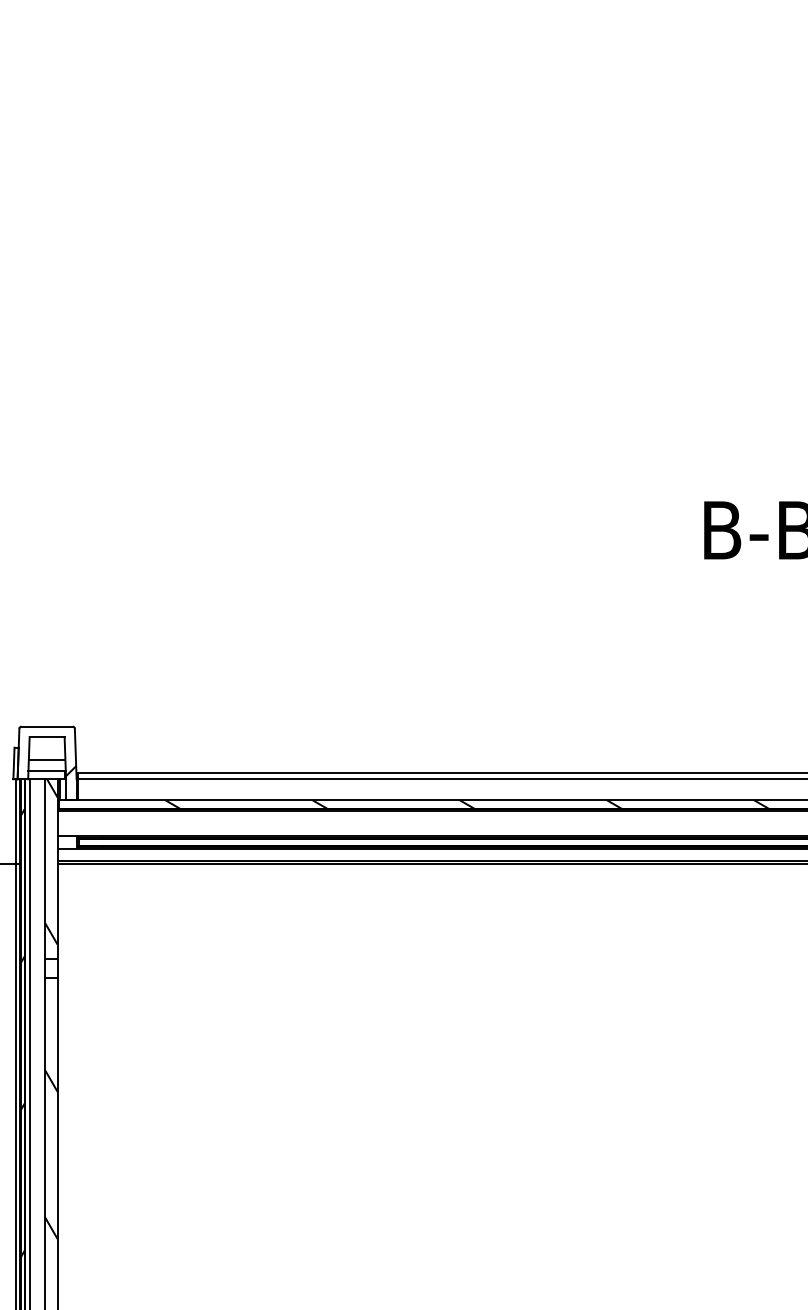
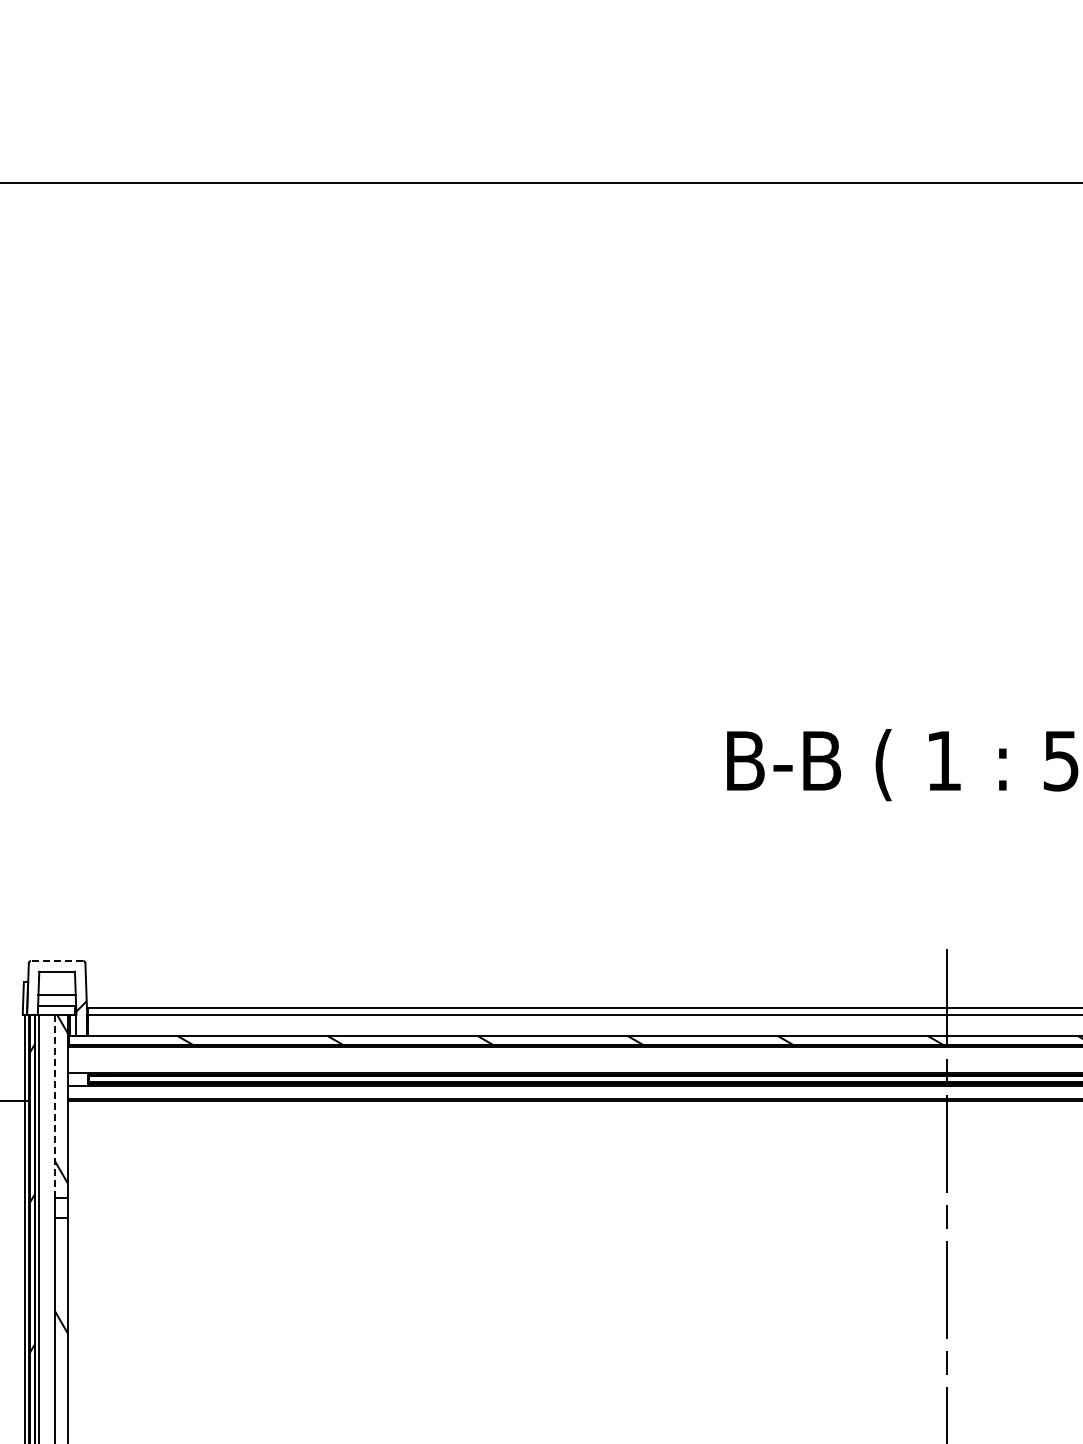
line: (46, 727) -> (56, 961), solid -> dashed
line: (44, 869) -> (54, 1106), solid -> dashed

